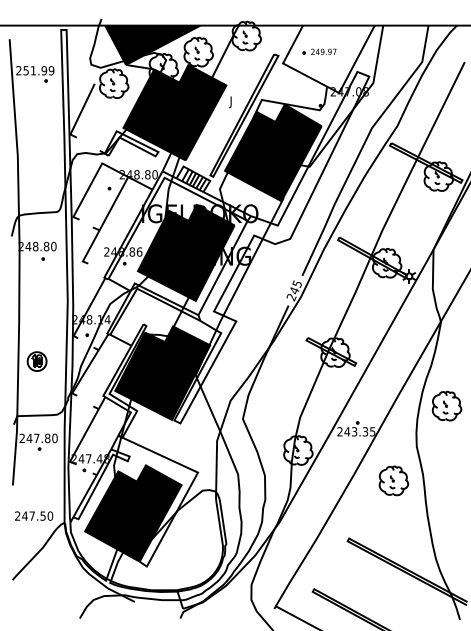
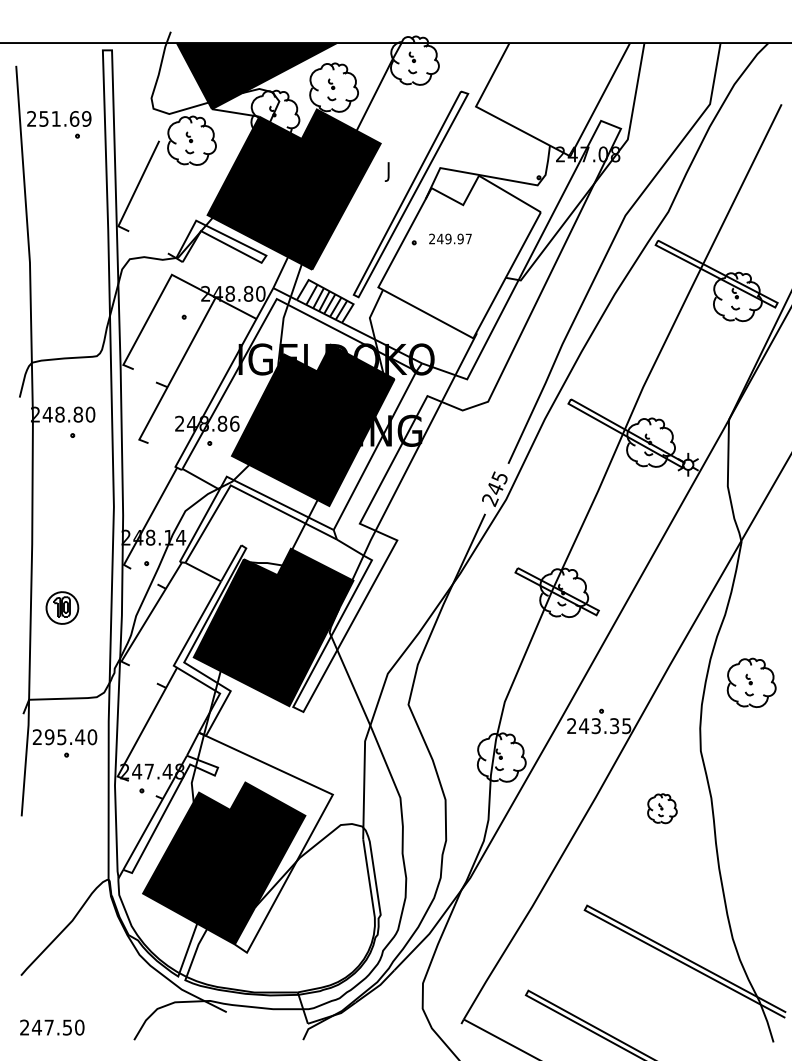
part: (319, 51) -> (537, 86), removed
text: (44, 70) -> (74, 118), 251.99 -> 251.69
fill: (273, 152) -> (459, 256), removed
text: (38, 438) -> (64, 737), 247.80 -> 295.40
part: (393, 480) -> (661, 807), size x0.6
text: (34, 515) -> (52, 1026), moved

